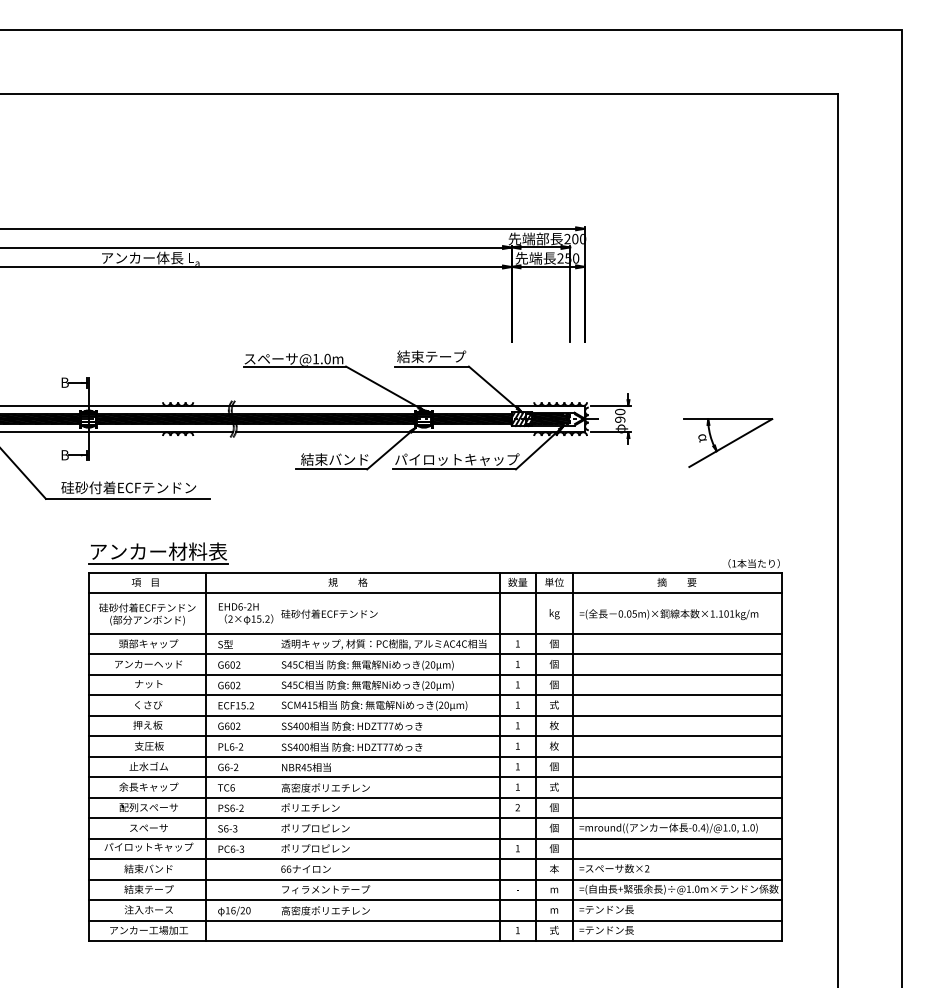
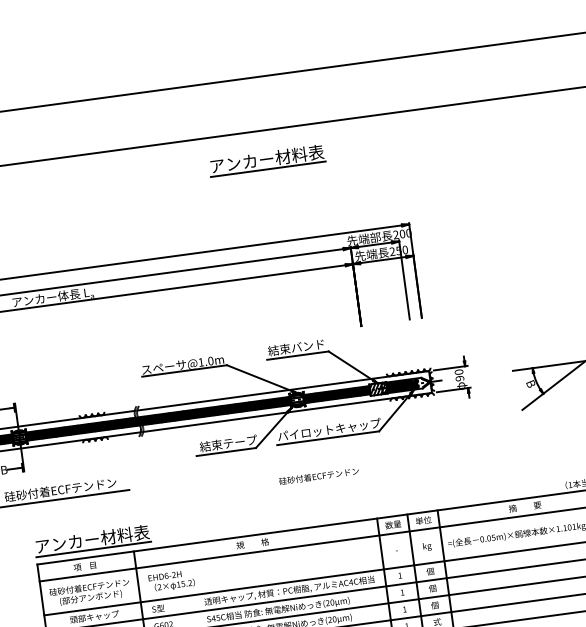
part: (426, 130) -> (267, 160), added
text: (445, 356) -> (308, 345), 結束テープ -> 結束バンド
text: (703, 437) -> (530, 383), α -> B
text: (349, 459) -> (240, 441), 結束バンド -> 結束テープ
text: (329, 613) -> (318, 475), moved

